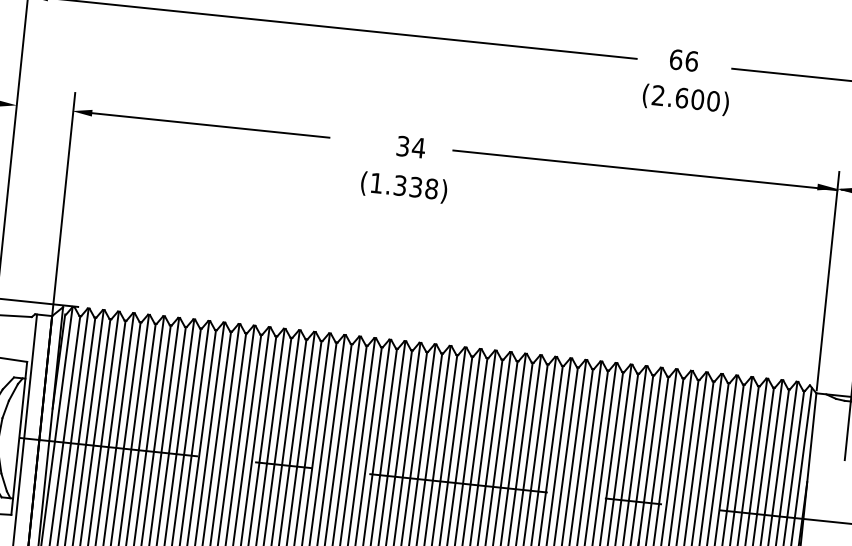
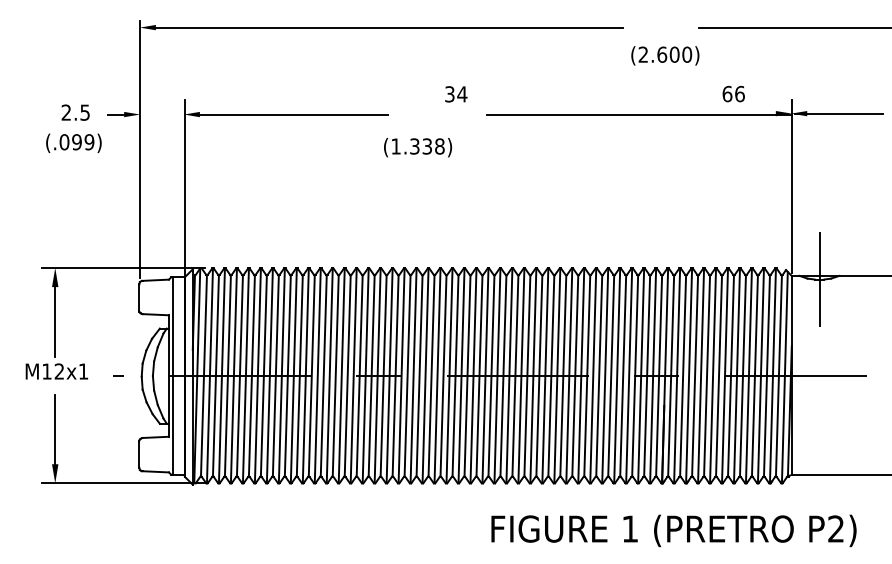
text: (683, 59) -> (733, 93), moved
text: (411, 147) -> (456, 94), moved
text: (404, 187) -> (418, 147), moved

